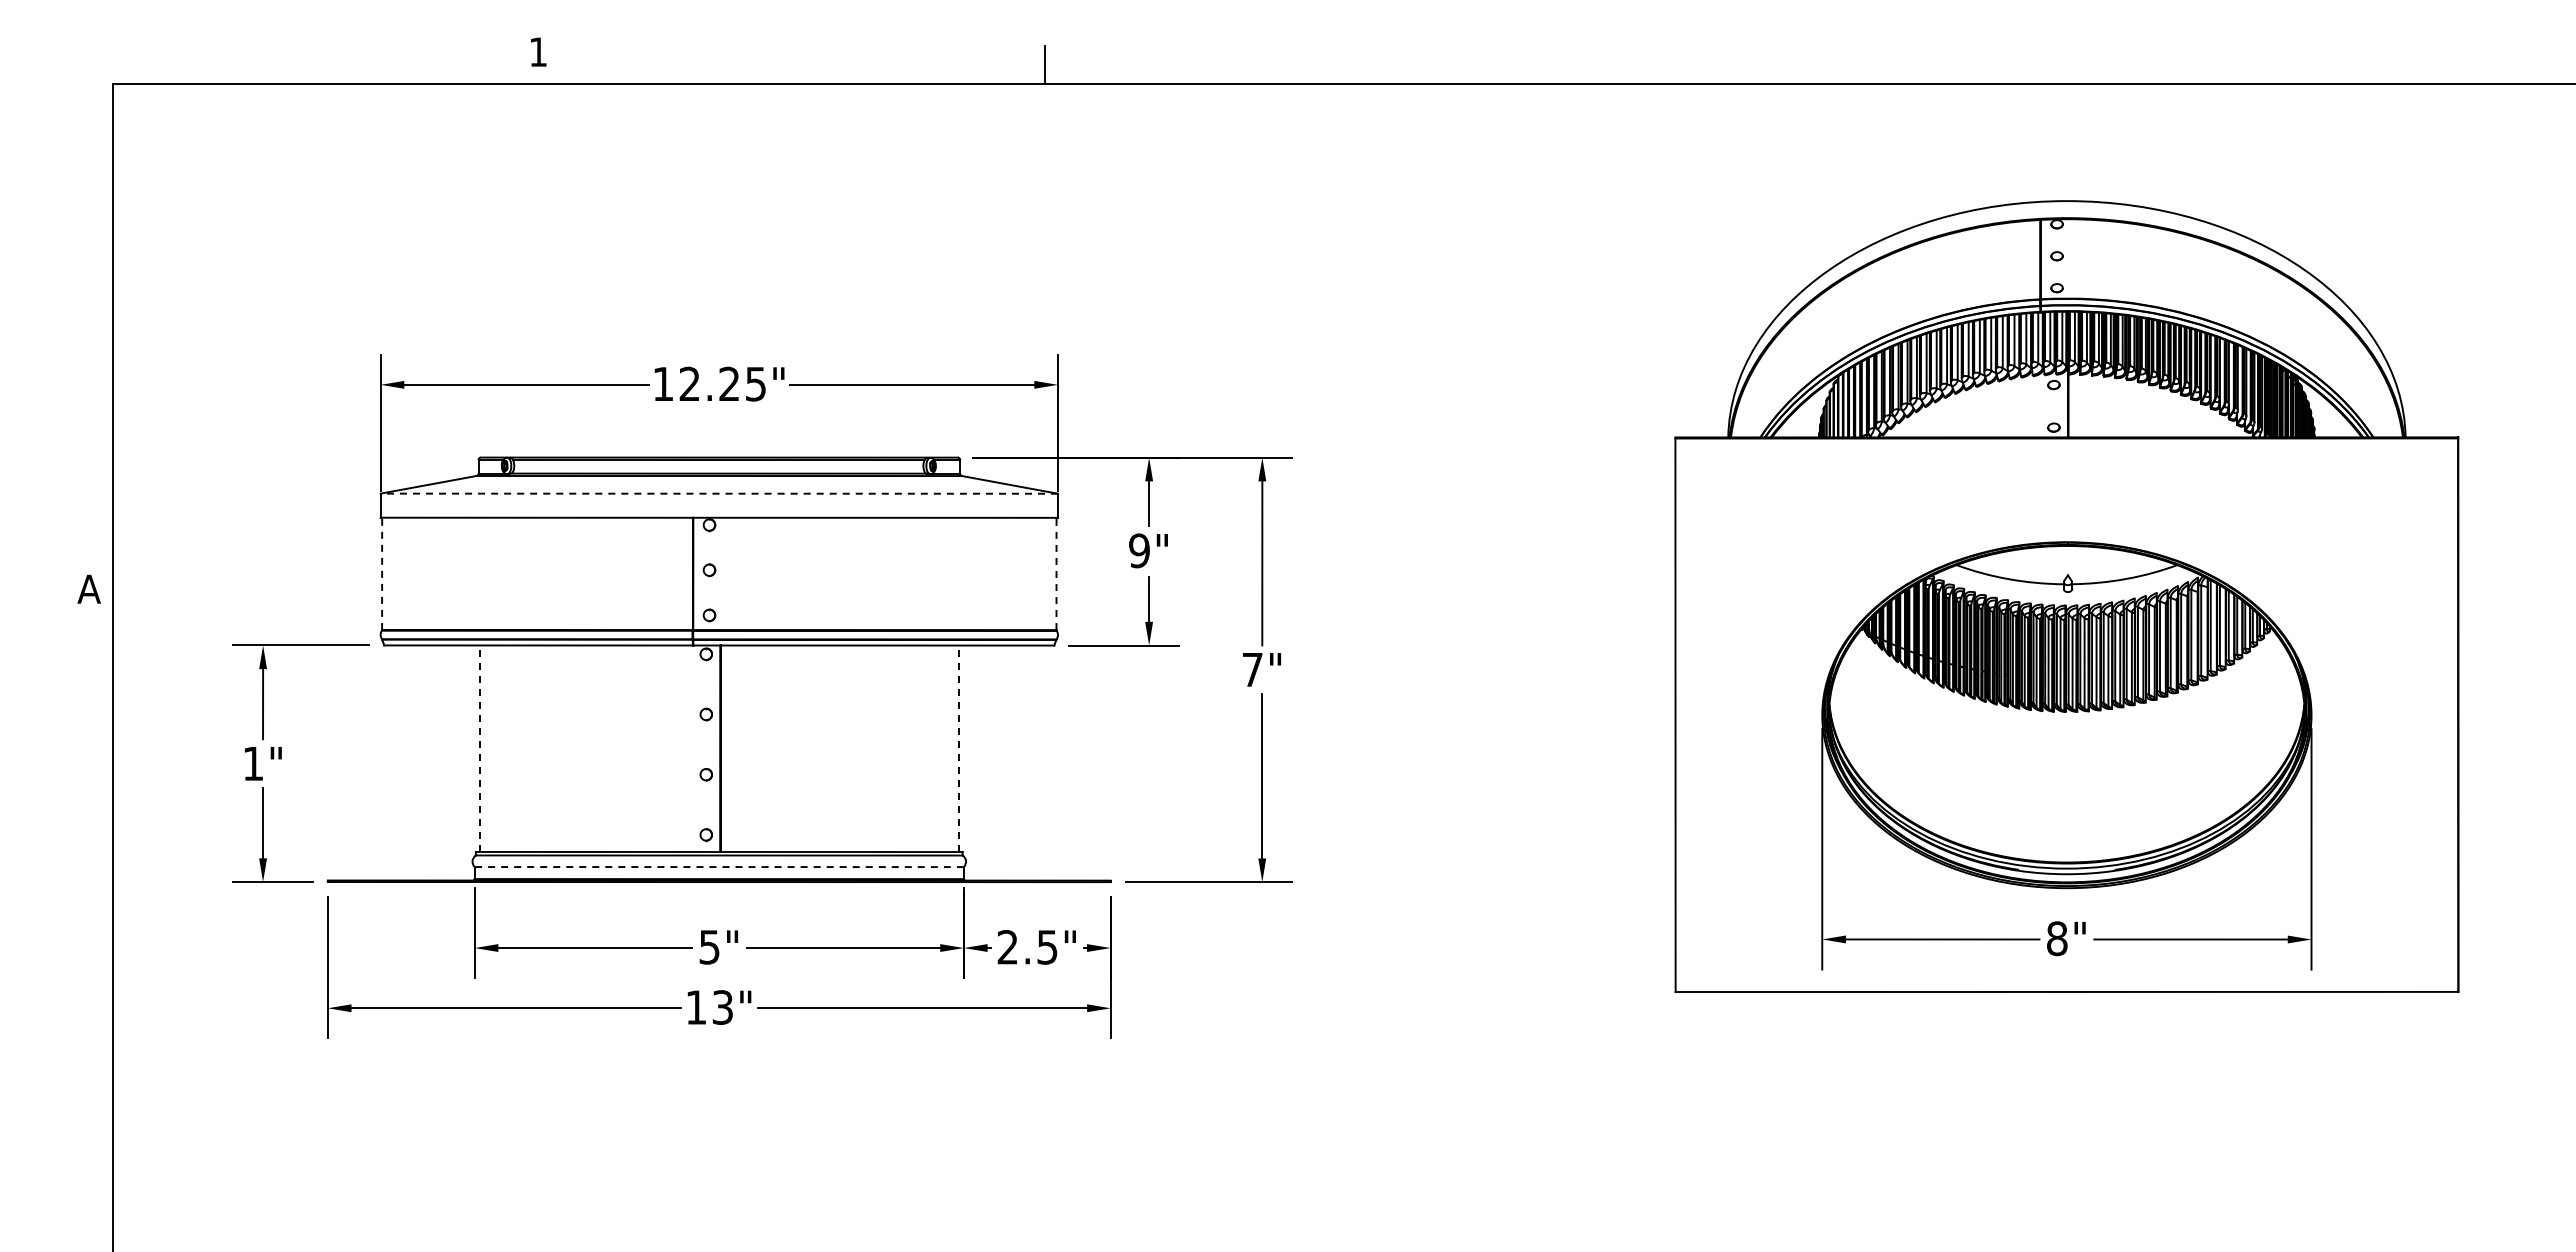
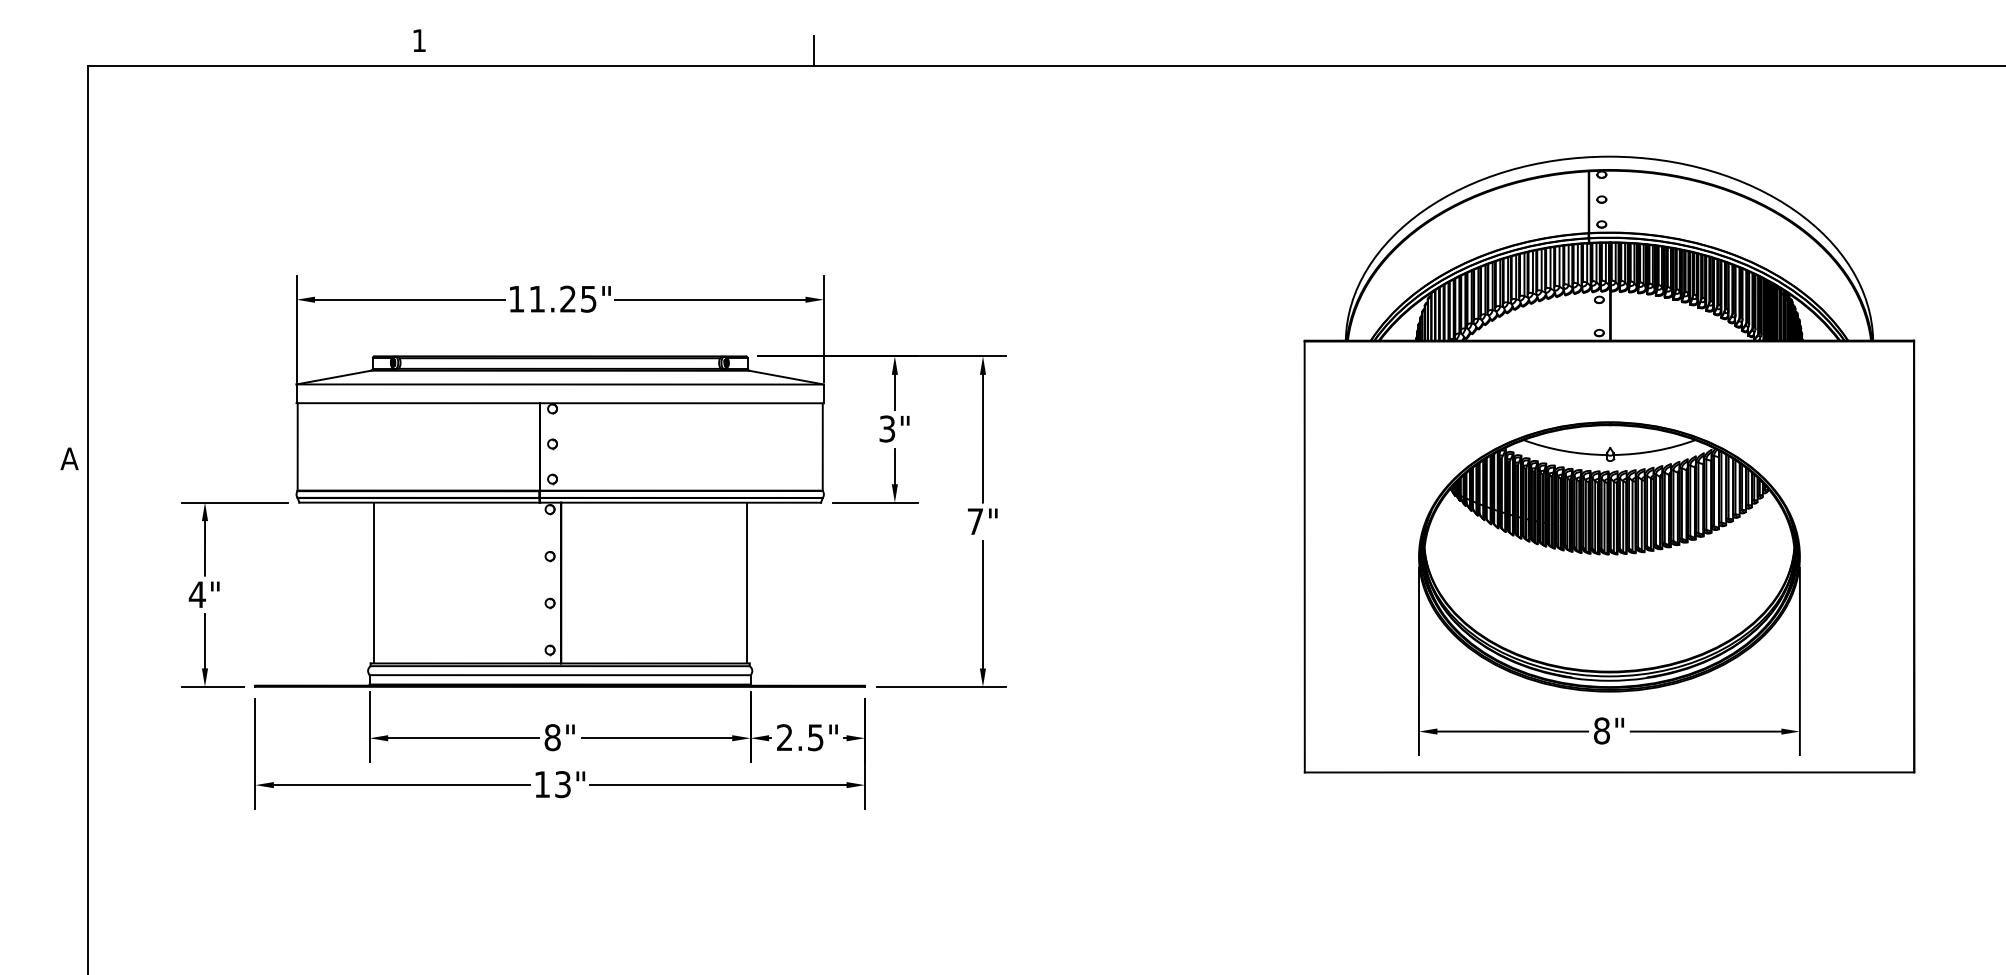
text: (689, 383) -> (537, 298), 12.25" -> 11.25"
line: (719, 493) -> (560, 384), dashed -> solid
text: (1139, 550) -> (887, 428), 9" -> 3"
line: (382, 573) -> (297, 446), dashed -> solid
line: (1056, 573) -> (822, 446), dashed -> solid
line: (479, 748) -> (373, 582), dashed -> solid
line: (958, 748) -> (746, 582), dashed -> solid
text: (253, 763) -> (197, 594), 1" -> 4"
line: (719, 867) -> (560, 675), dashed -> solid
text: (709, 946) -> (552, 737), 5" -> 8"

